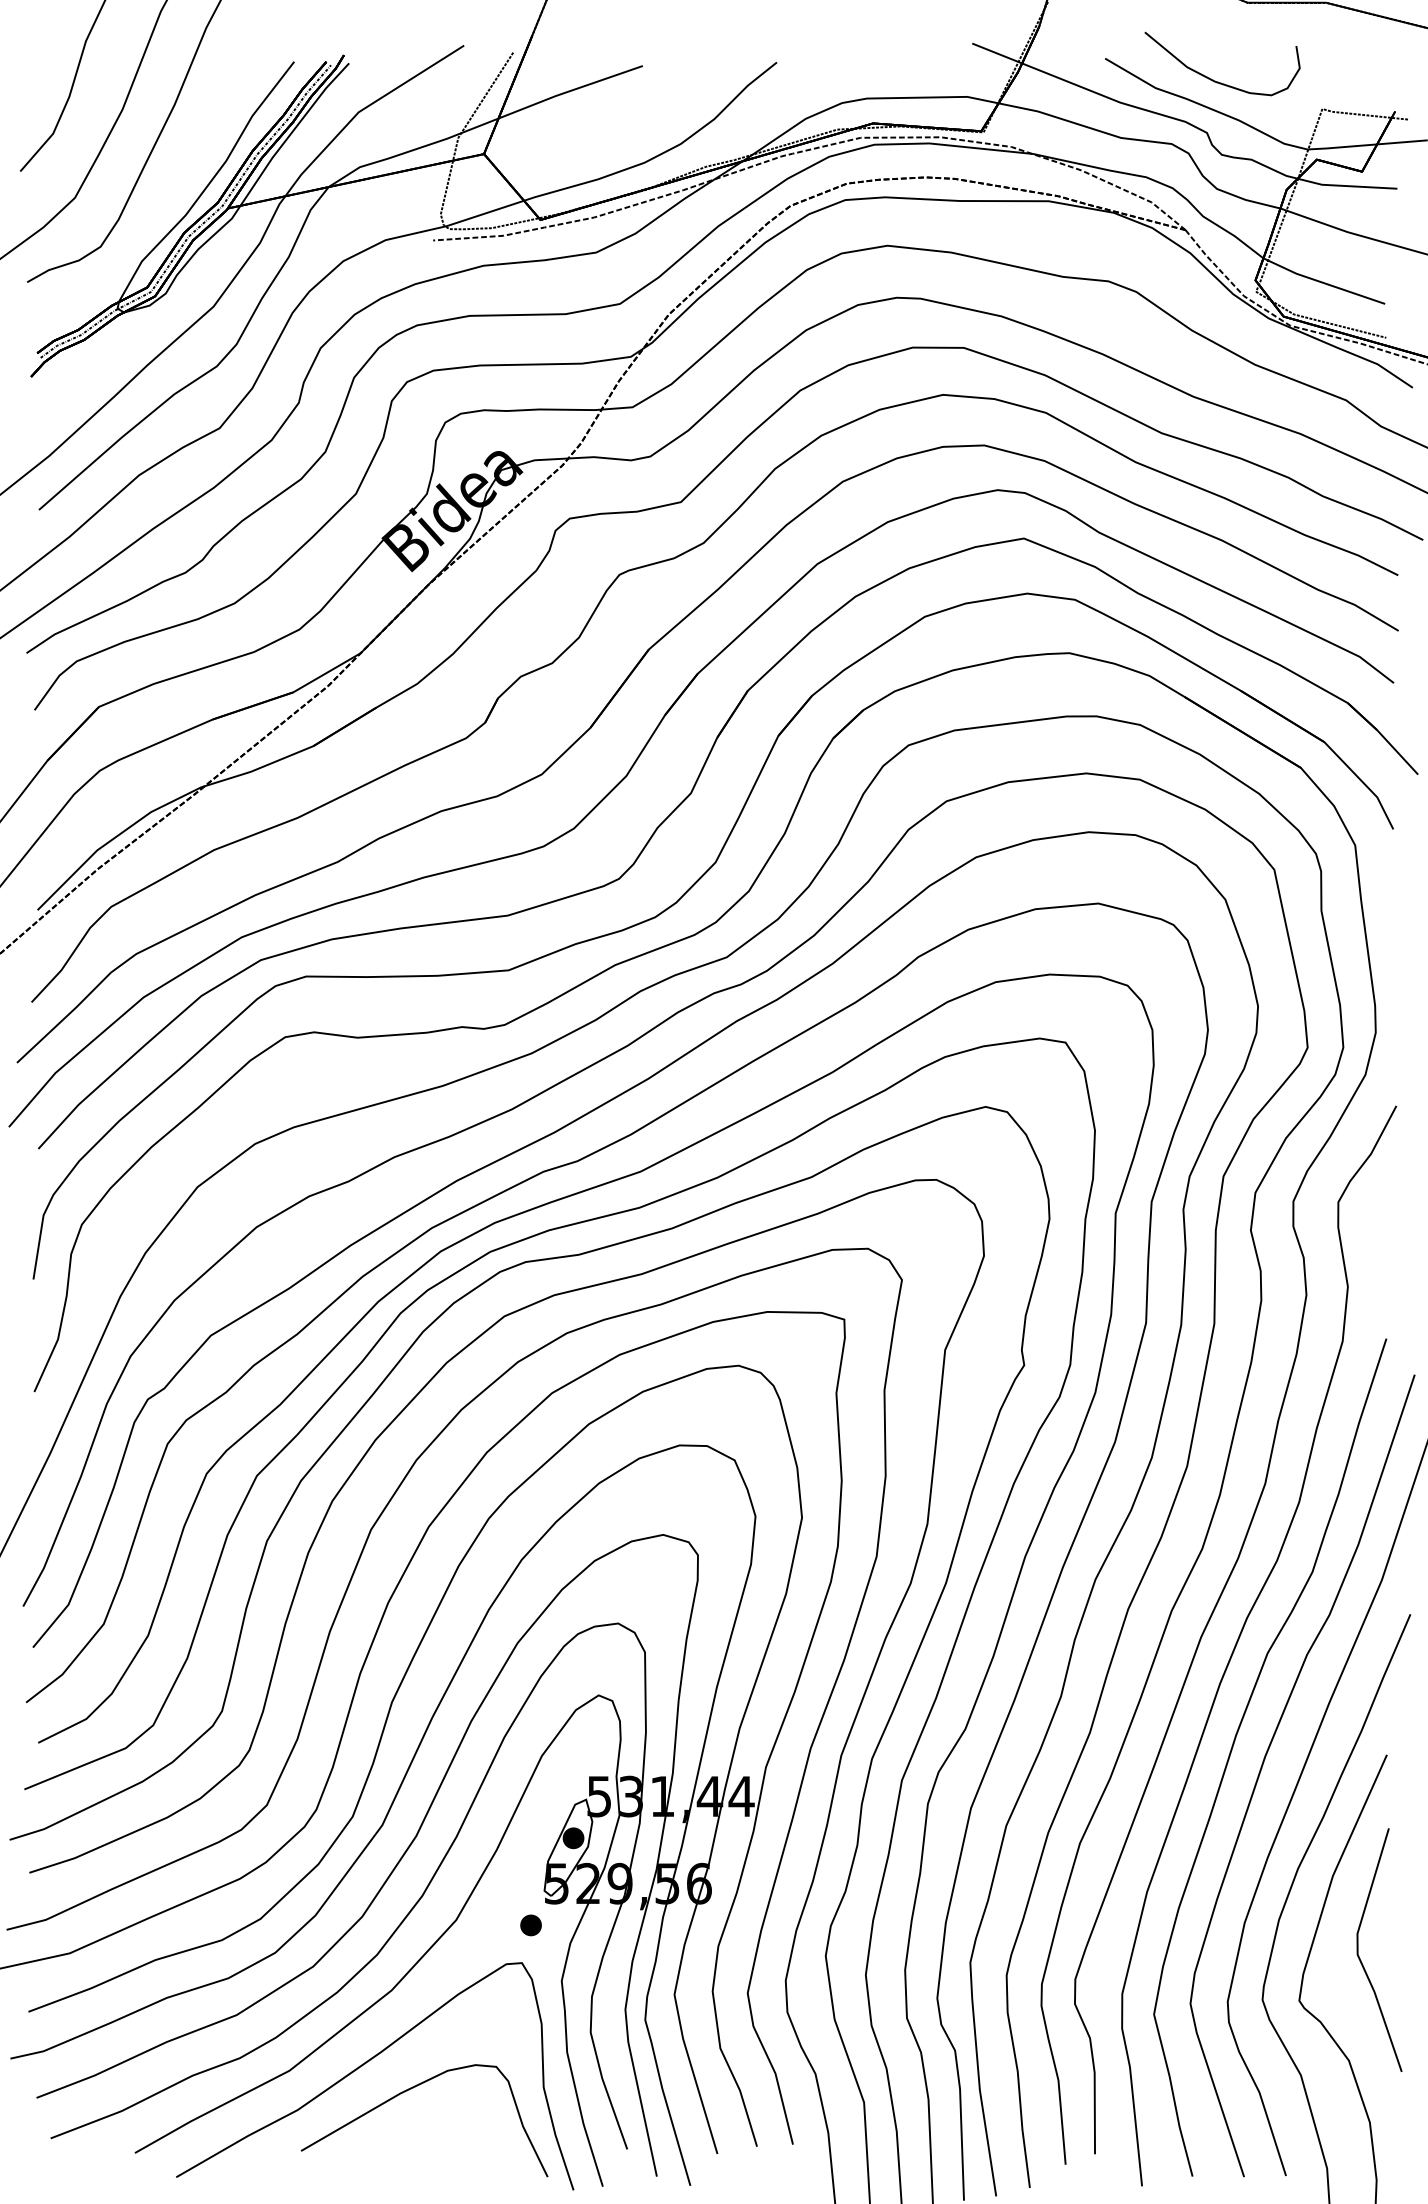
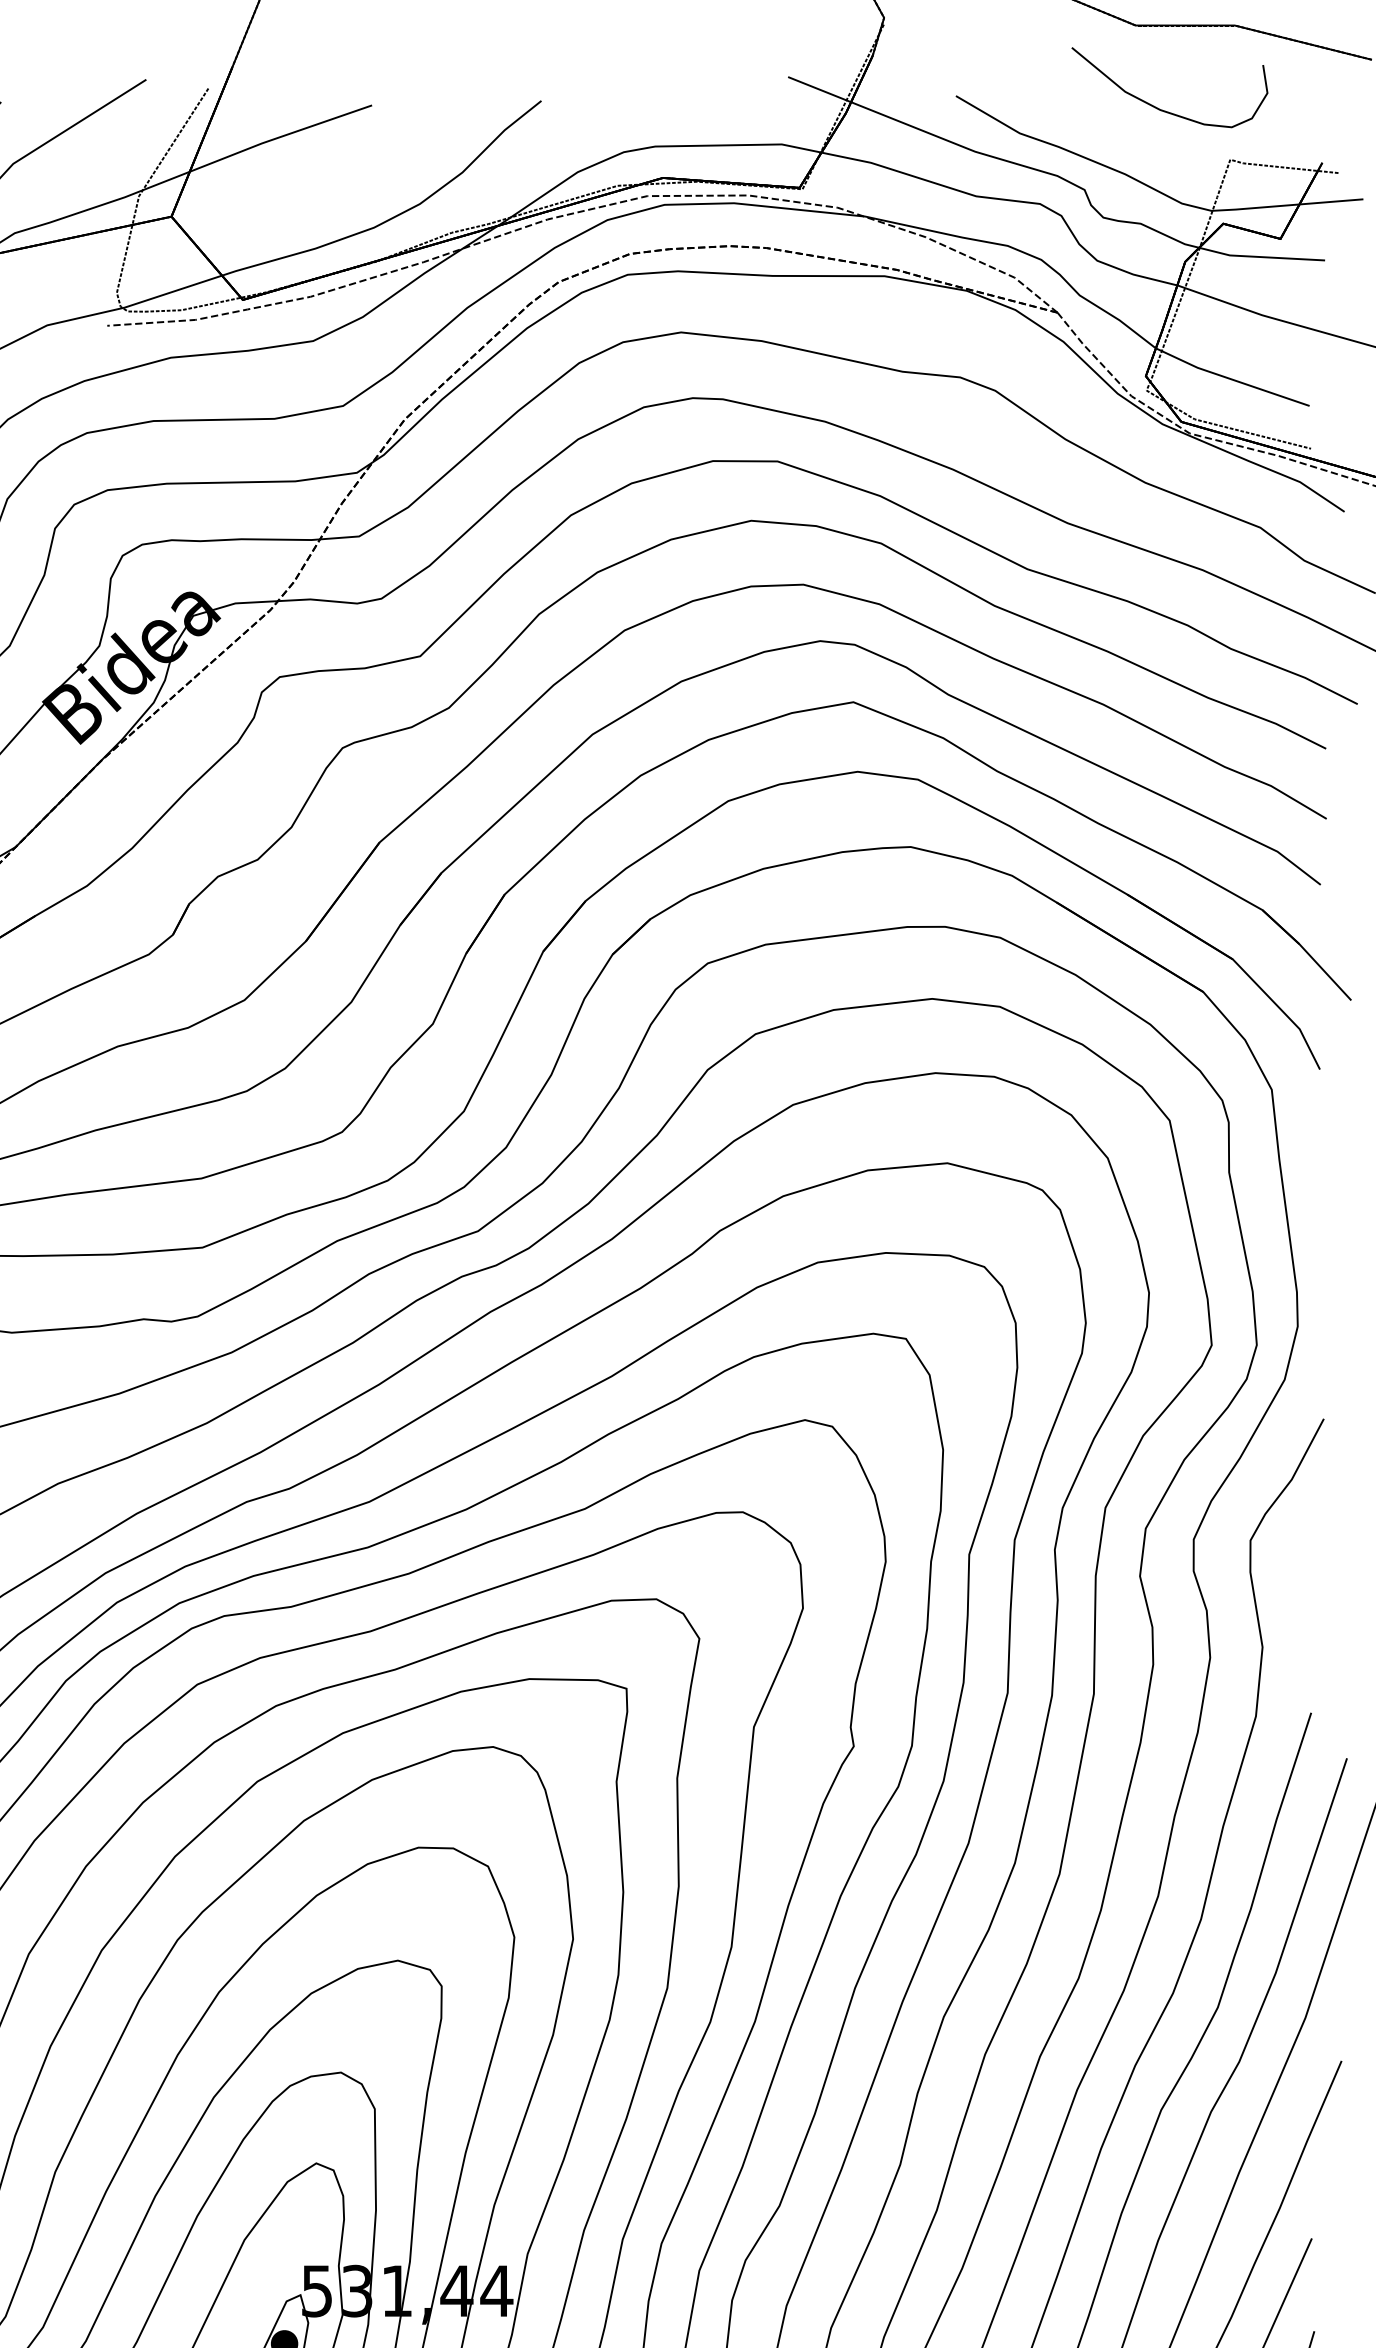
curve: (1213, 79) -> (1158, 107), moved

